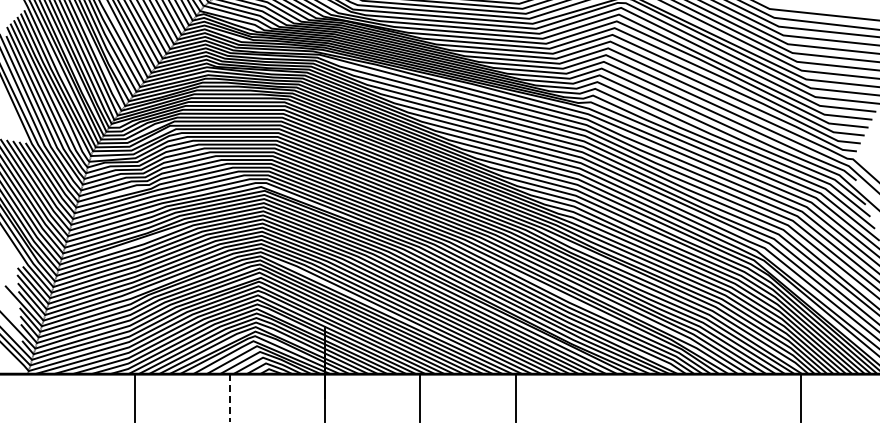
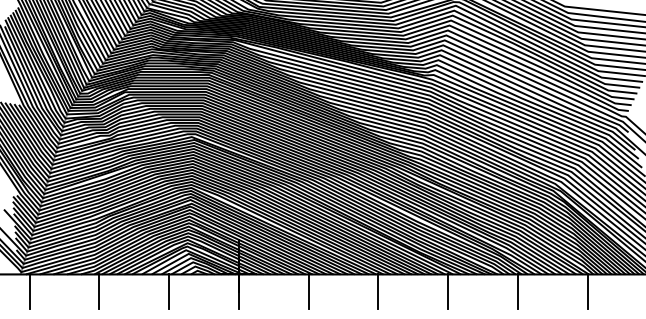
line: (40, 397) -> (29, 291), added
line: (230, 397) -> (169, 291), dashed -> solid
line: (610, 397) -> (448, 291), added
line: (705, 397) -> (517, 291), added

